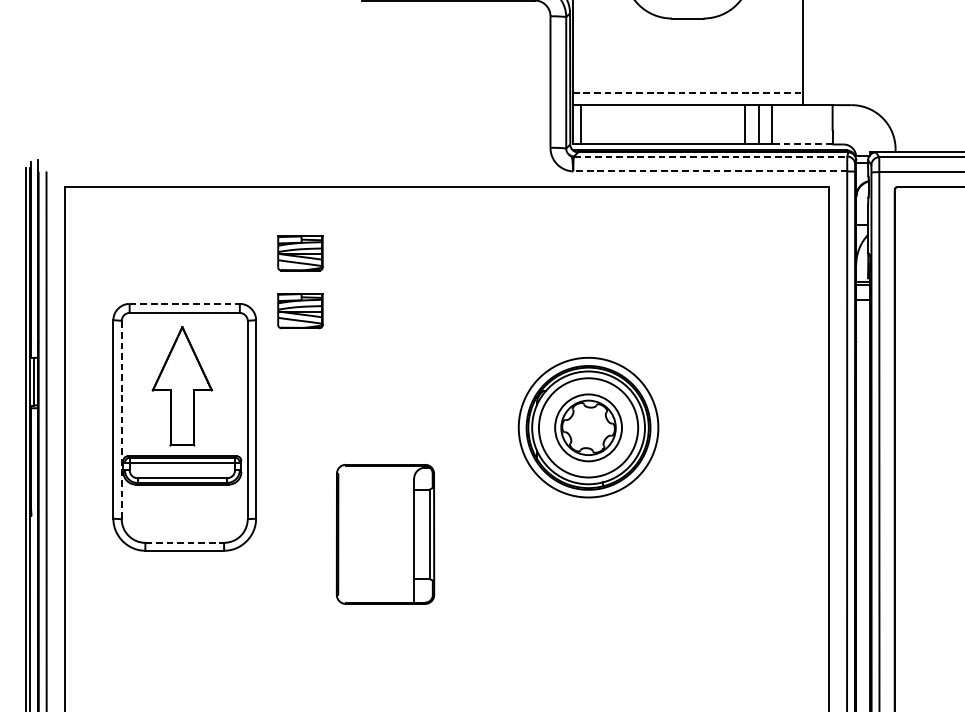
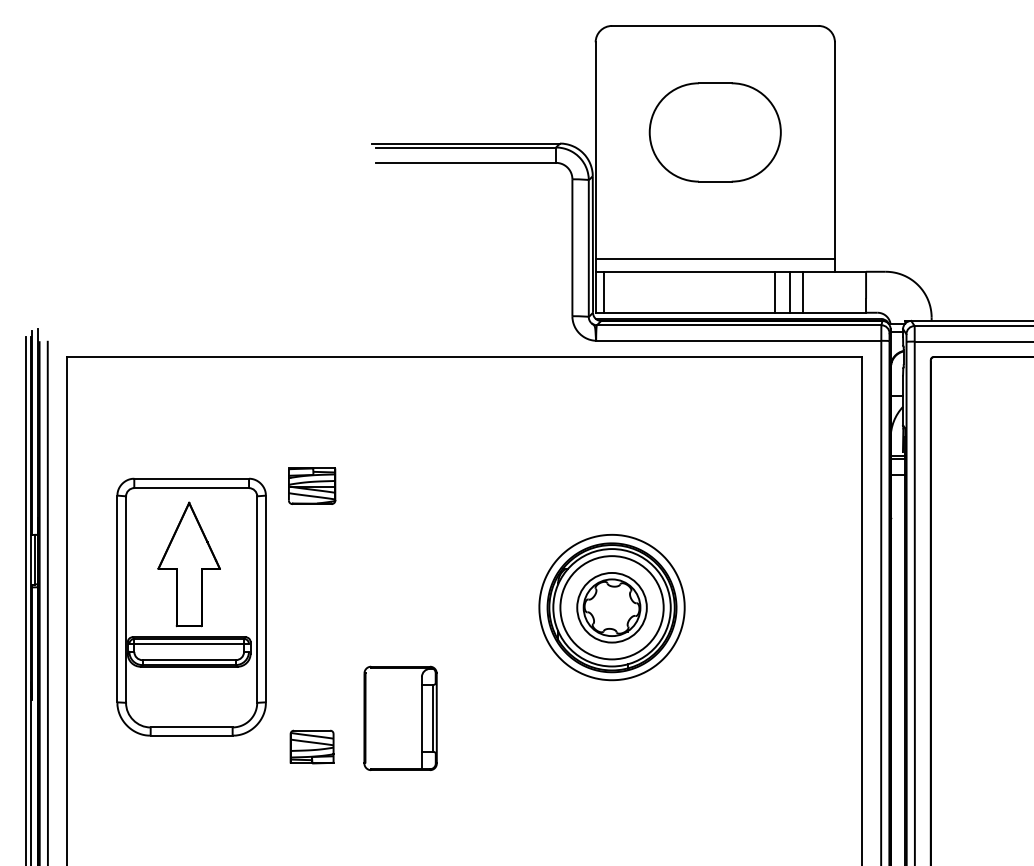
line: (687, 92) -> (715, 258), dashed -> solid
line: (802, 144) -> (834, 312), dashed -> solid
line: (710, 156) -> (739, 325), dashed -> solid
line: (710, 171) -> (738, 340), dashed -> solid
part: (300, 252) -> (312, 425), removed
line: (185, 303) -> (192, 478), dashed -> solid
line: (122, 419) -> (126, 599), dashed -> solid
part: (385, 533) -> (400, 717), size x0.71
line: (184, 542) -> (191, 727), dashed -> solid
part: (299, 561) -> (311, 746), added

